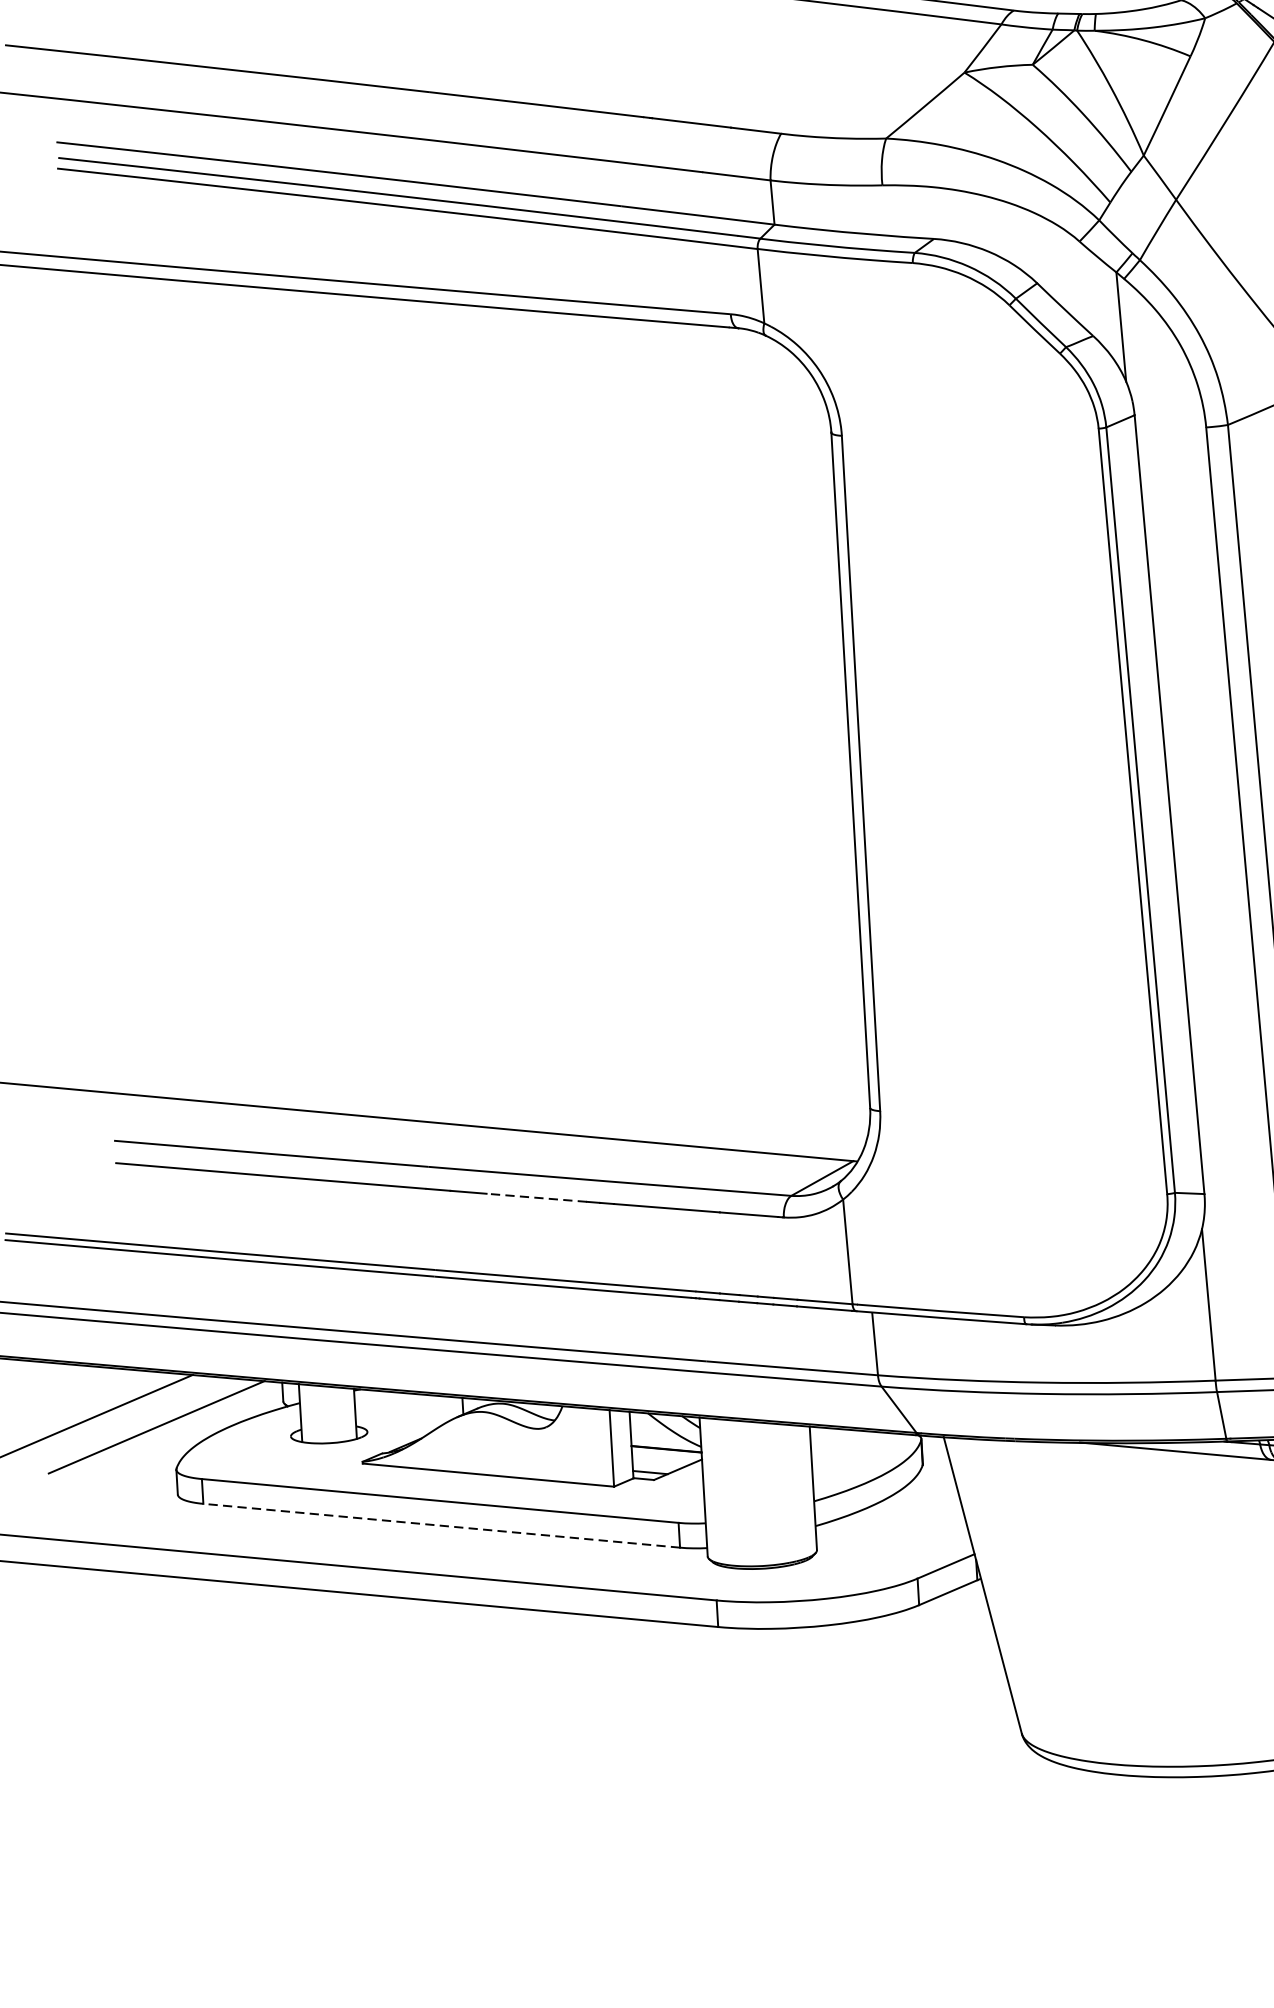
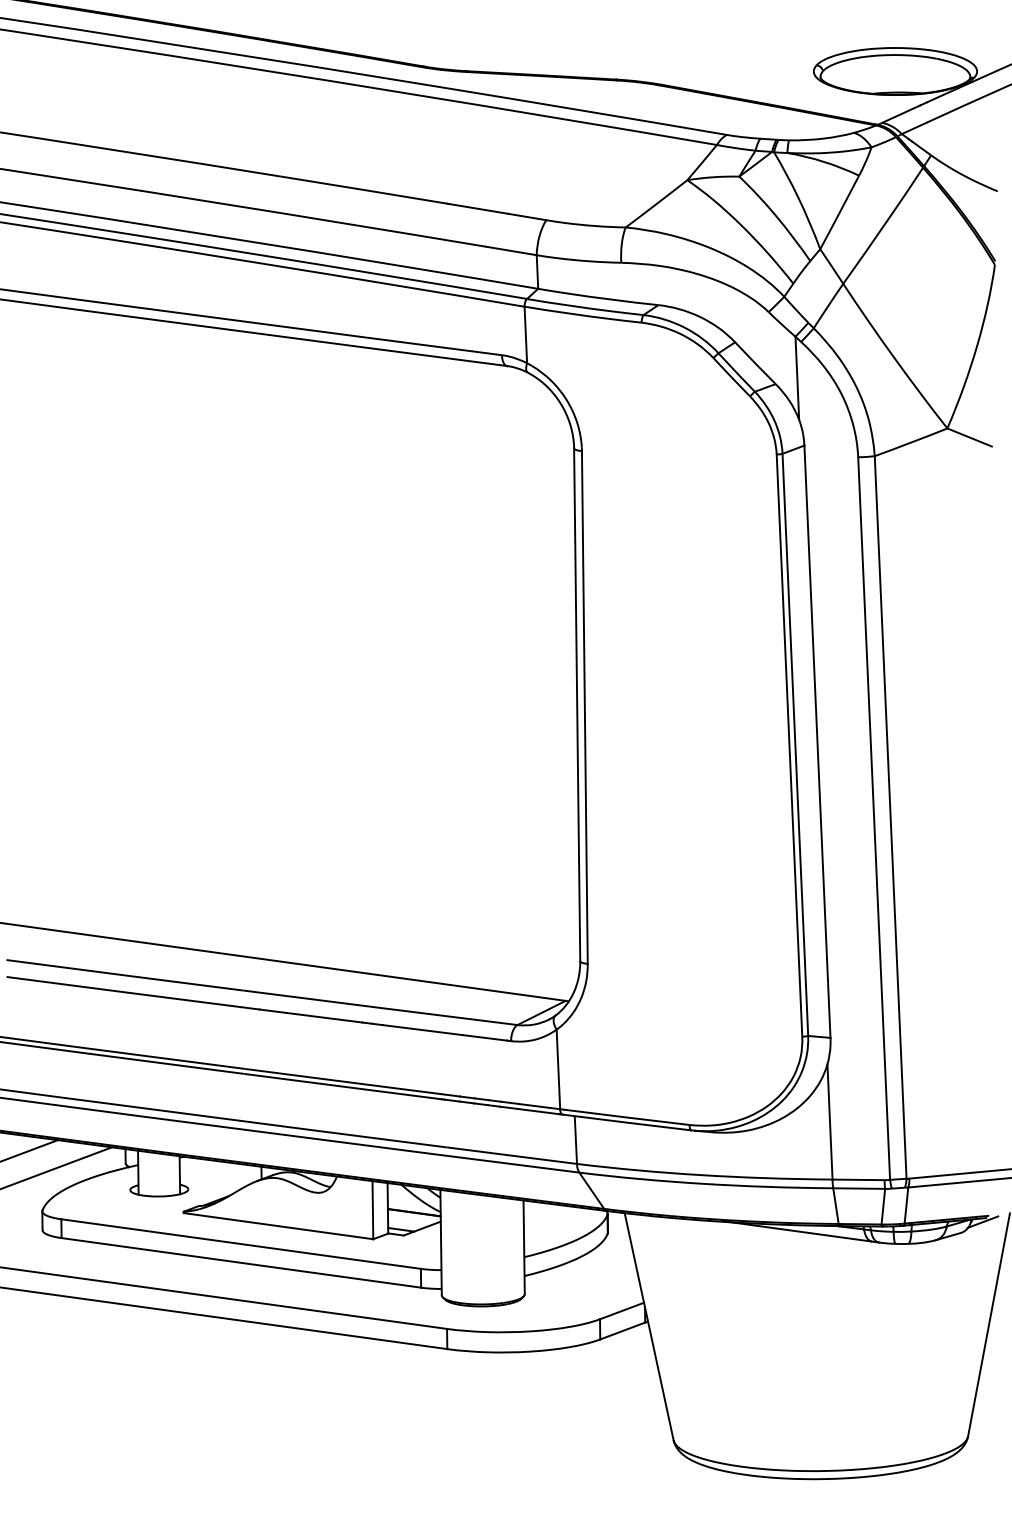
line: (536, 1197) -> (324, 1017), dashed -> solid
line: (440, 1525) -> (240, 1262), dashed -> solid

